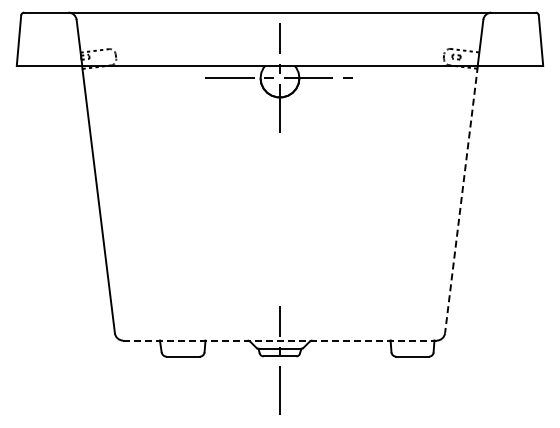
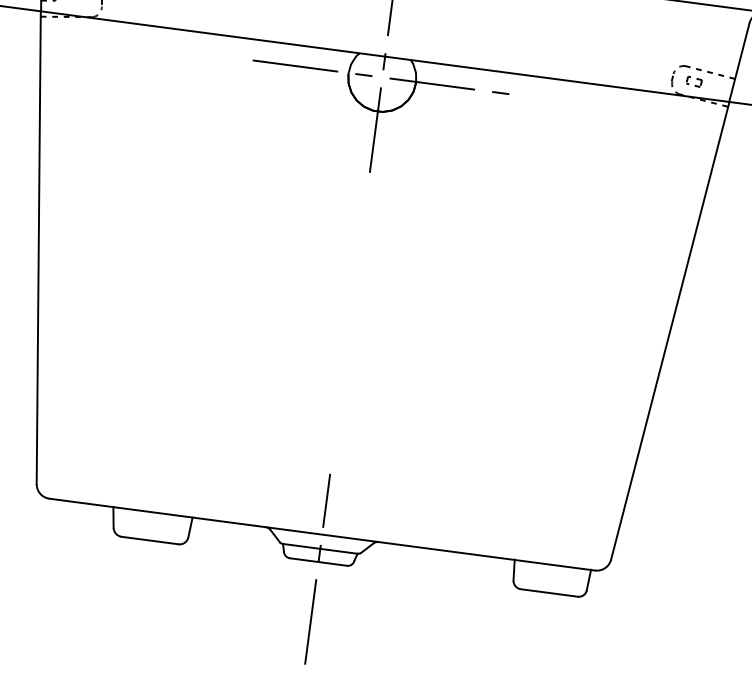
line: (461, 199) -> (670, 330), dashed -> solid
line: (280, 340) -> (323, 534), dashed -> solid

